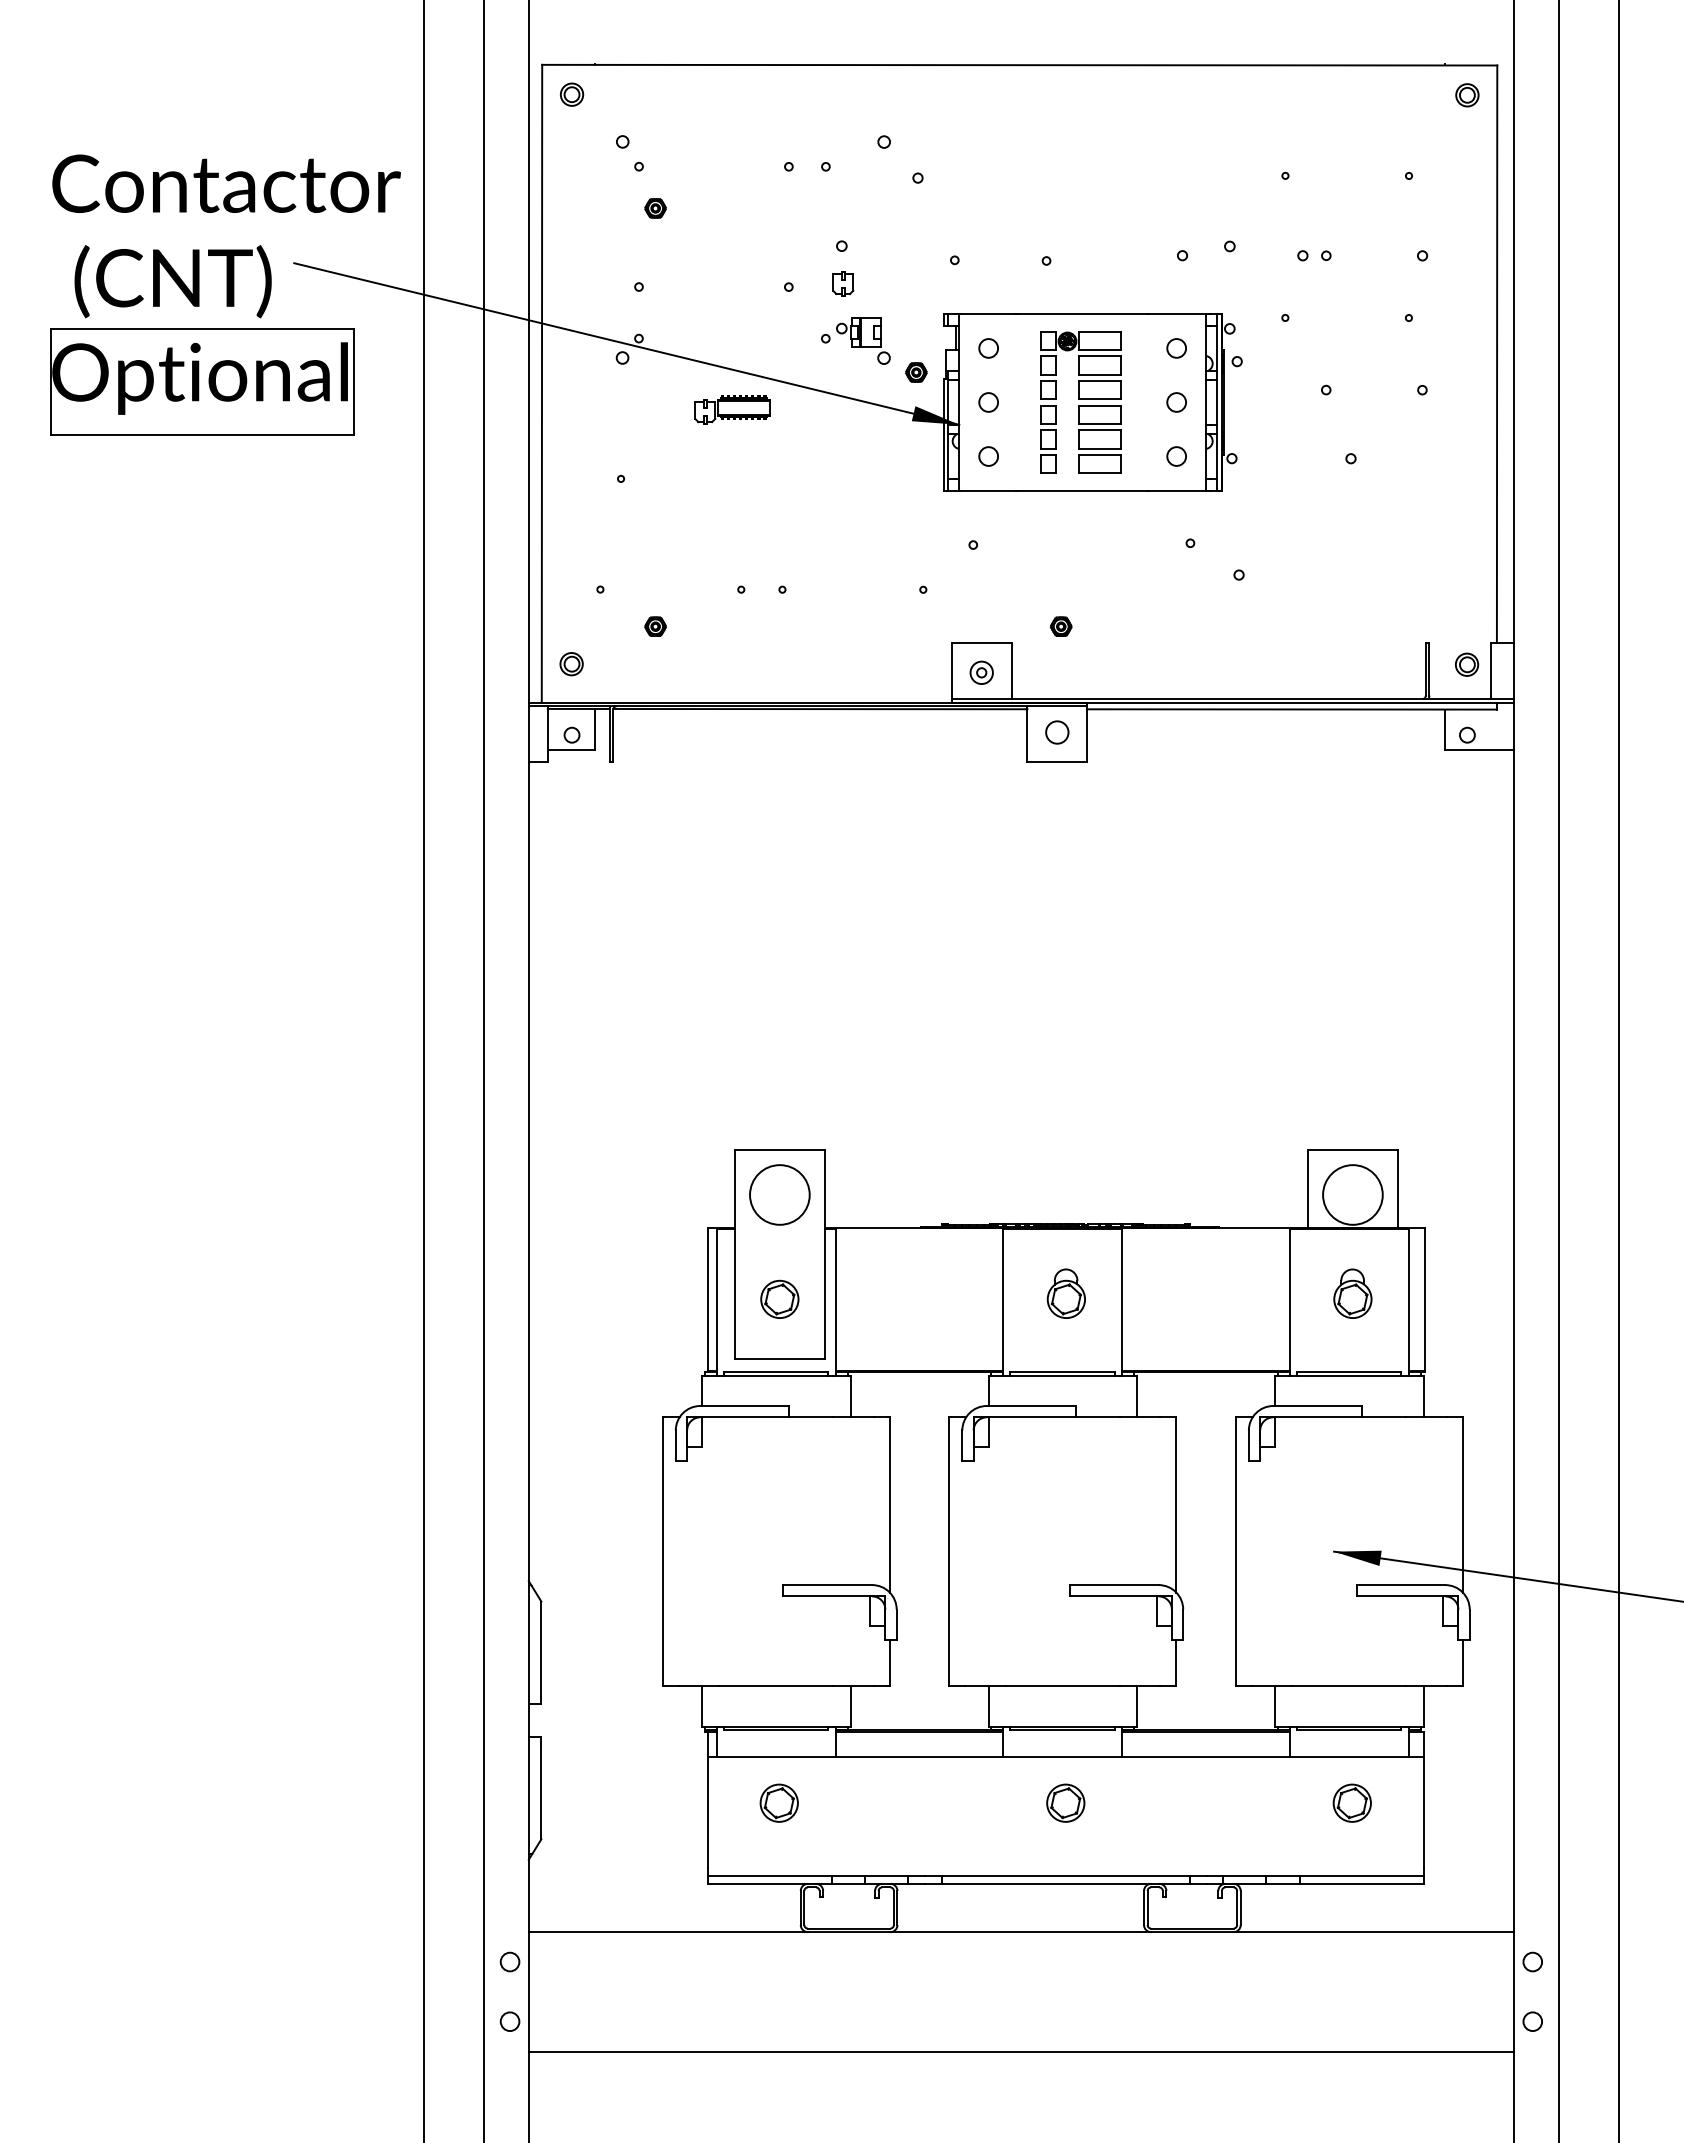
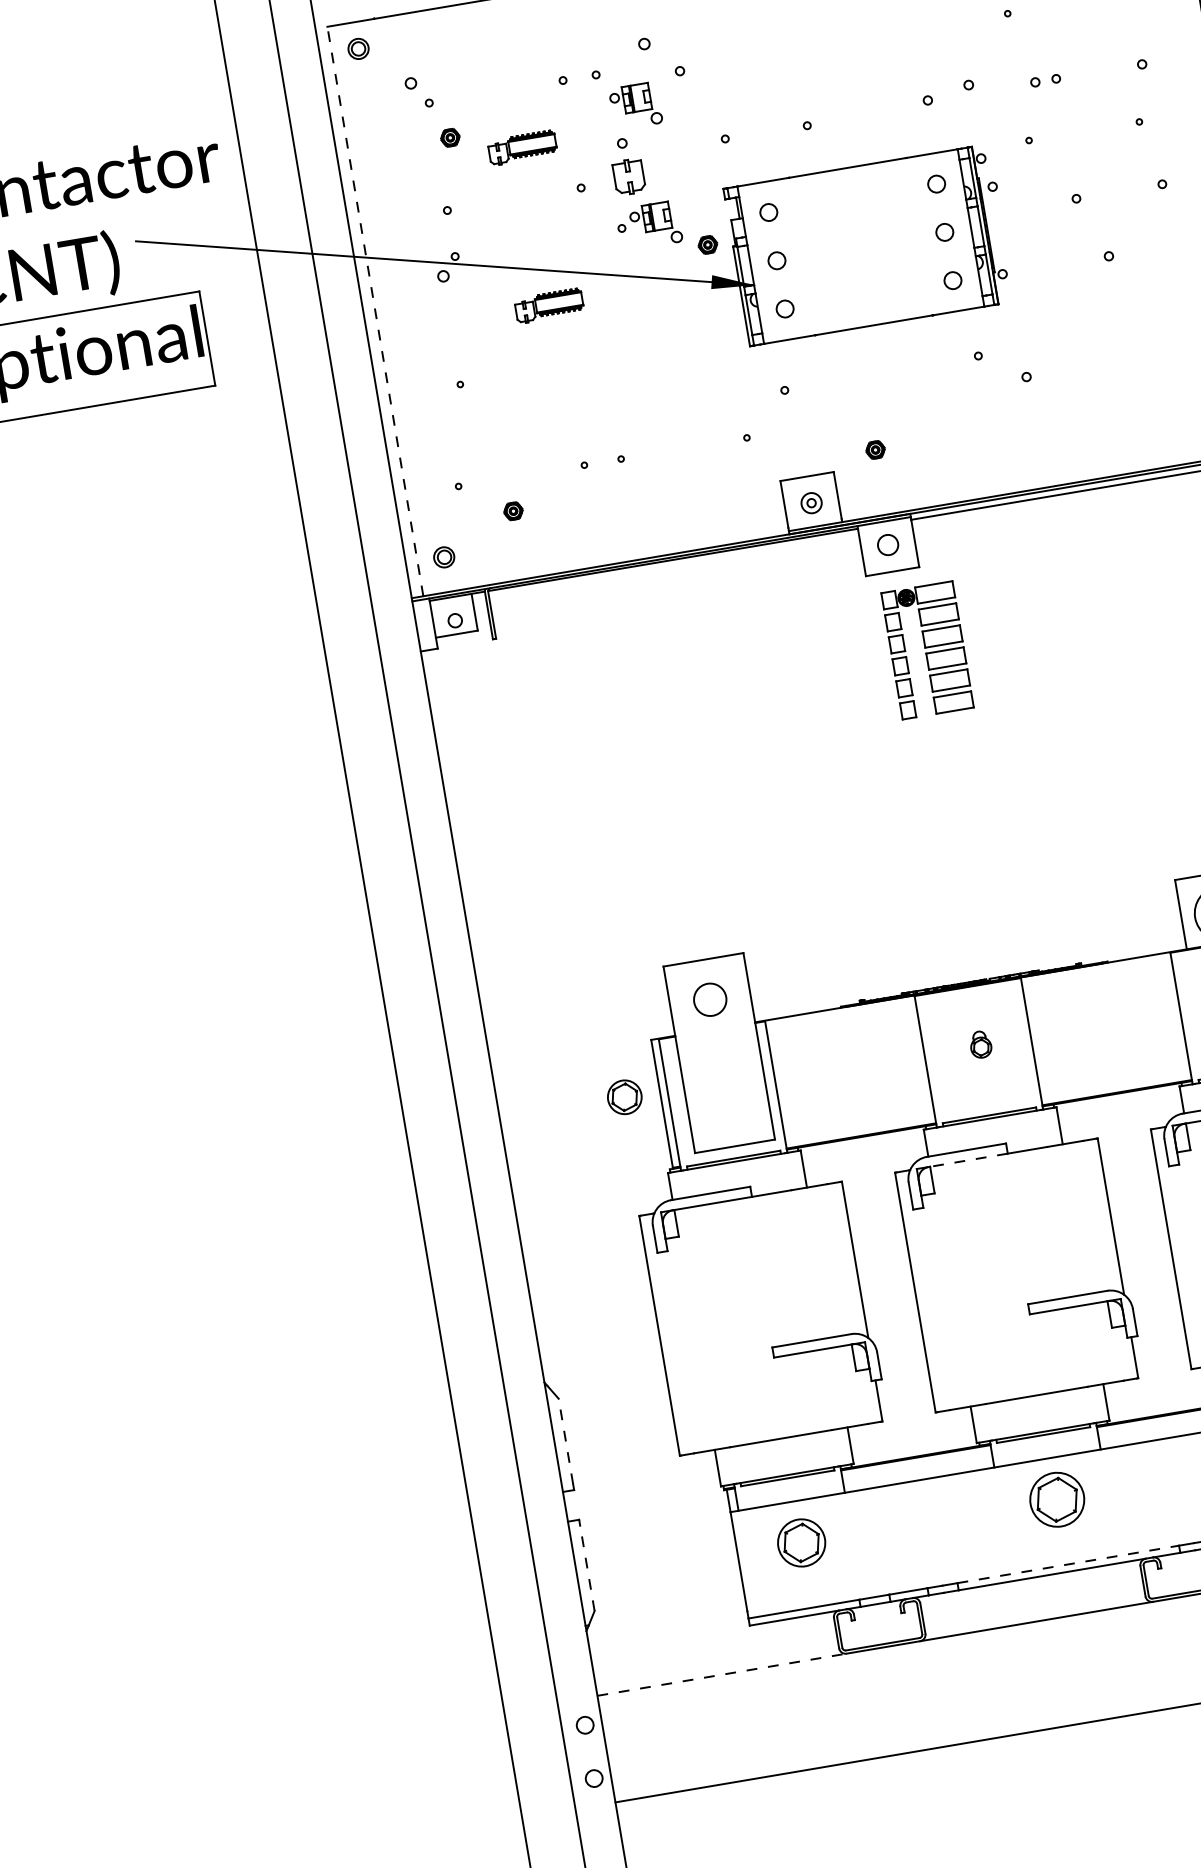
part: (863, 207) -> (635, 105), added
part: (732, 232) -> (522, 147), added
part: (843, 283) -> (629, 176), size x1.6
line: (541, 383) -> (374, 311), solid -> dashed
part: (1080, 402) -> (927, 650), moved
circle: (779, 1194) -> (709, 999), size x0.6
part: (1065, 1293) -> (980, 1044), size x0.6
part: (779, 1298) -> (624, 1096), moved
line: (1030, 1417) -> (967, 1160), solid -> dashed
line: (541, 1649) -> (566, 1441), solid -> dashed
line: (541, 1791) -> (587, 1568), solid -> dashed
part: (778, 1802) -> (800, 1542), size x1.4
part: (1065, 1802) -> (1056, 1499), size x1.6
line: (1066, 1875) -> (1068, 1564), solid -> dashed
line: (668, 1932) -> (722, 1675), solid -> dashed

